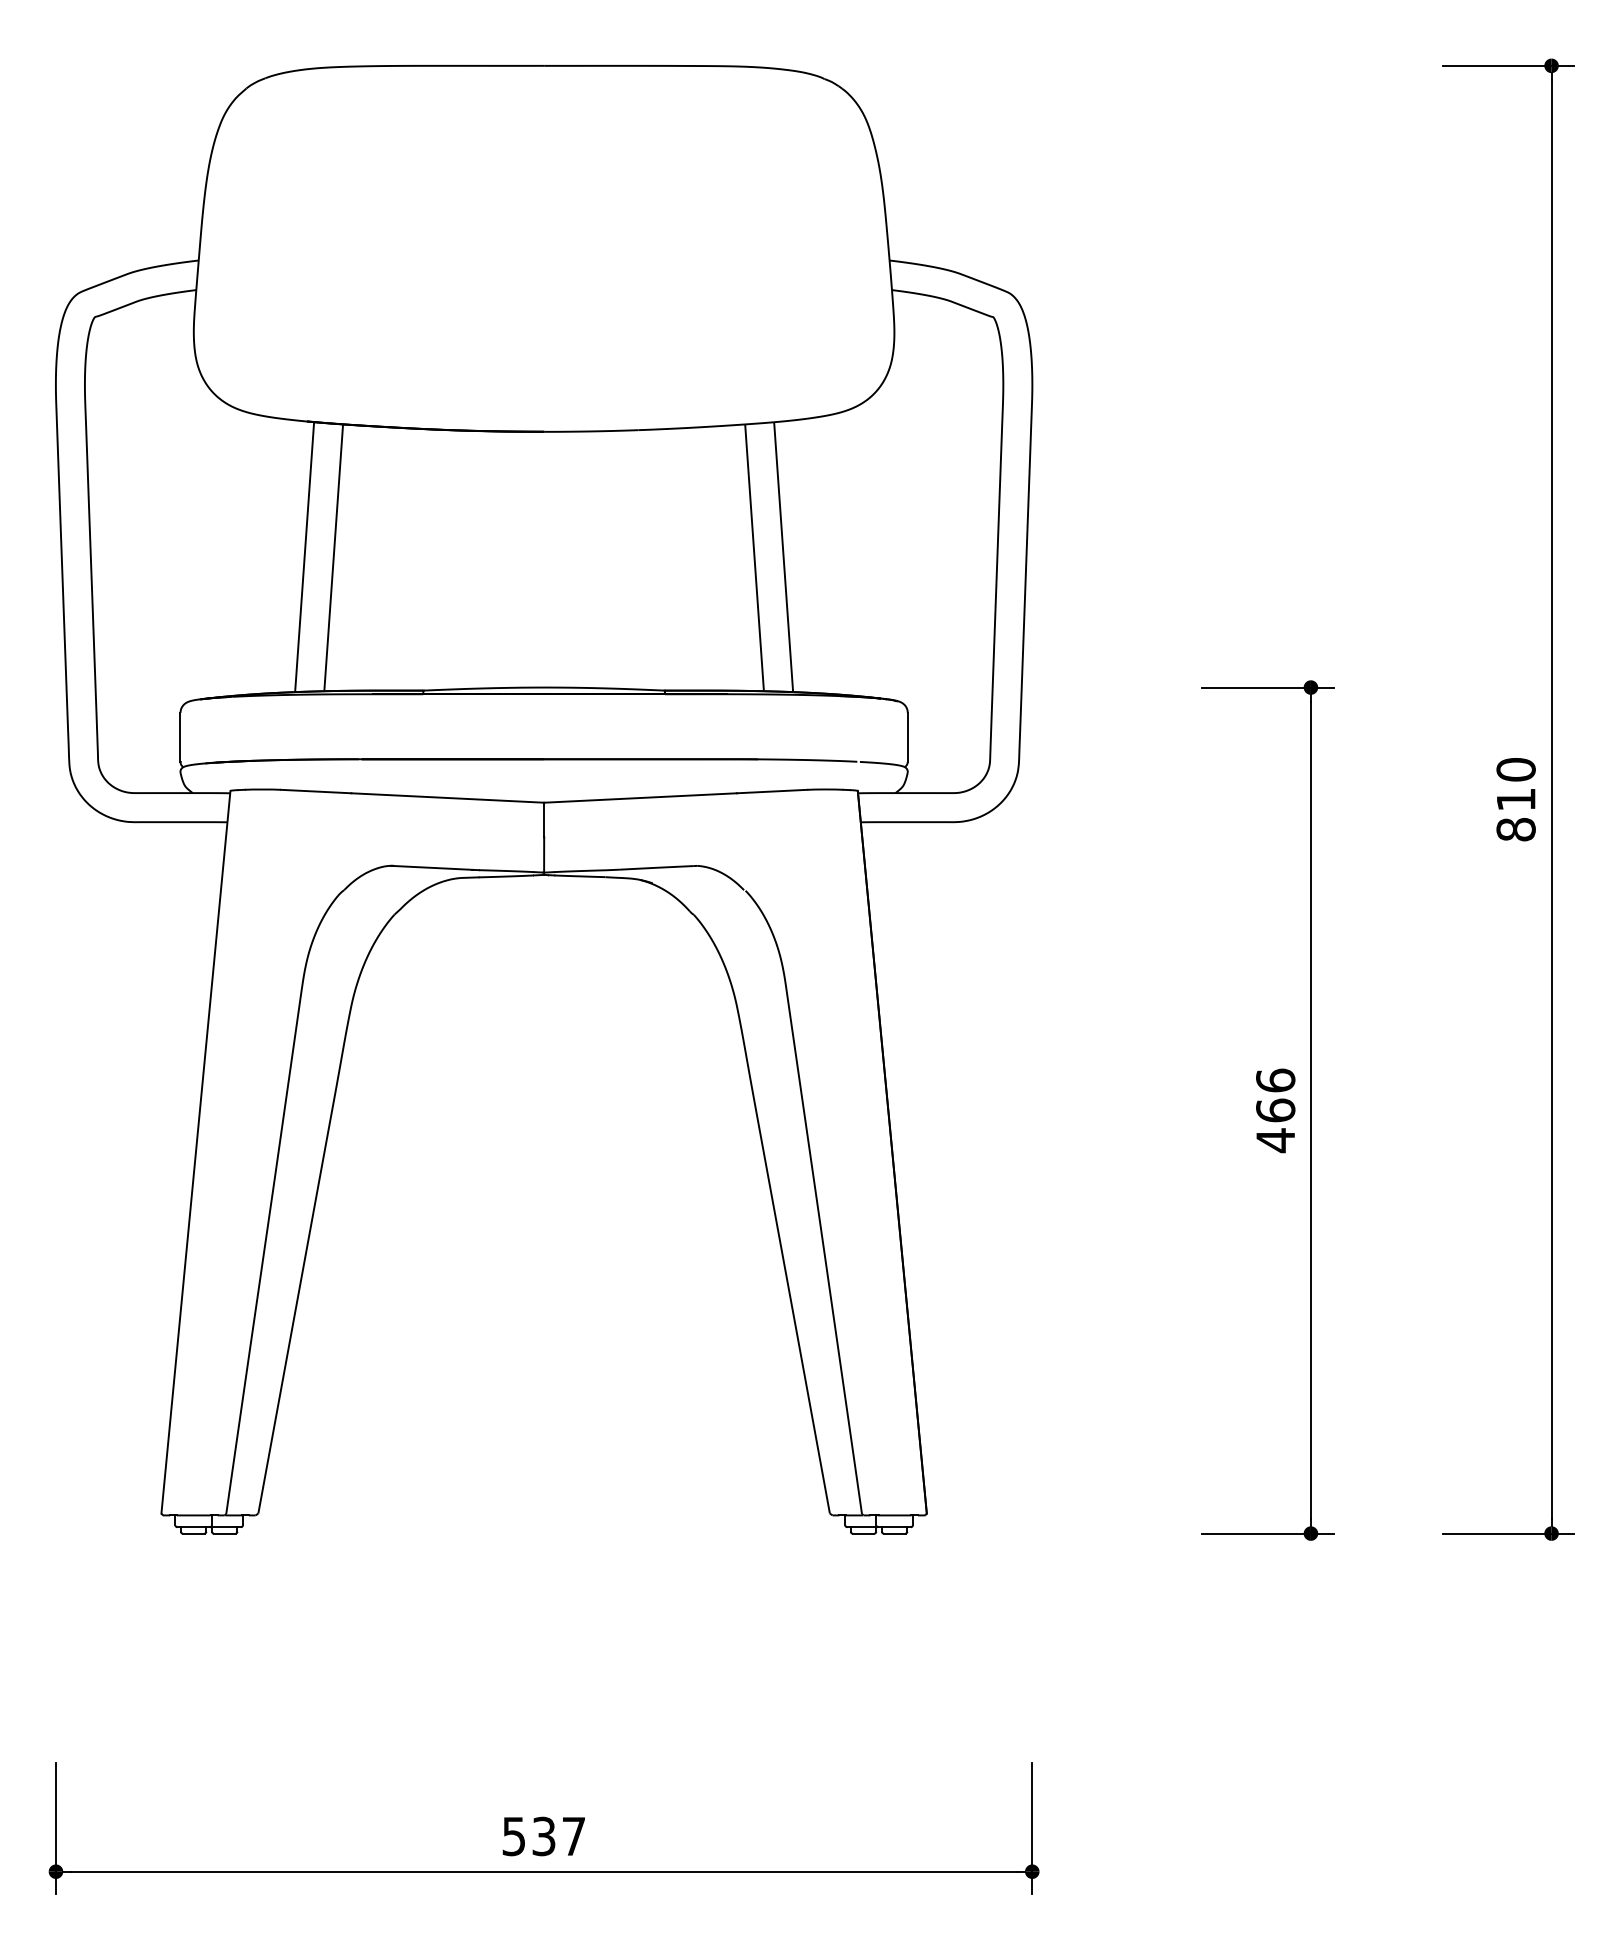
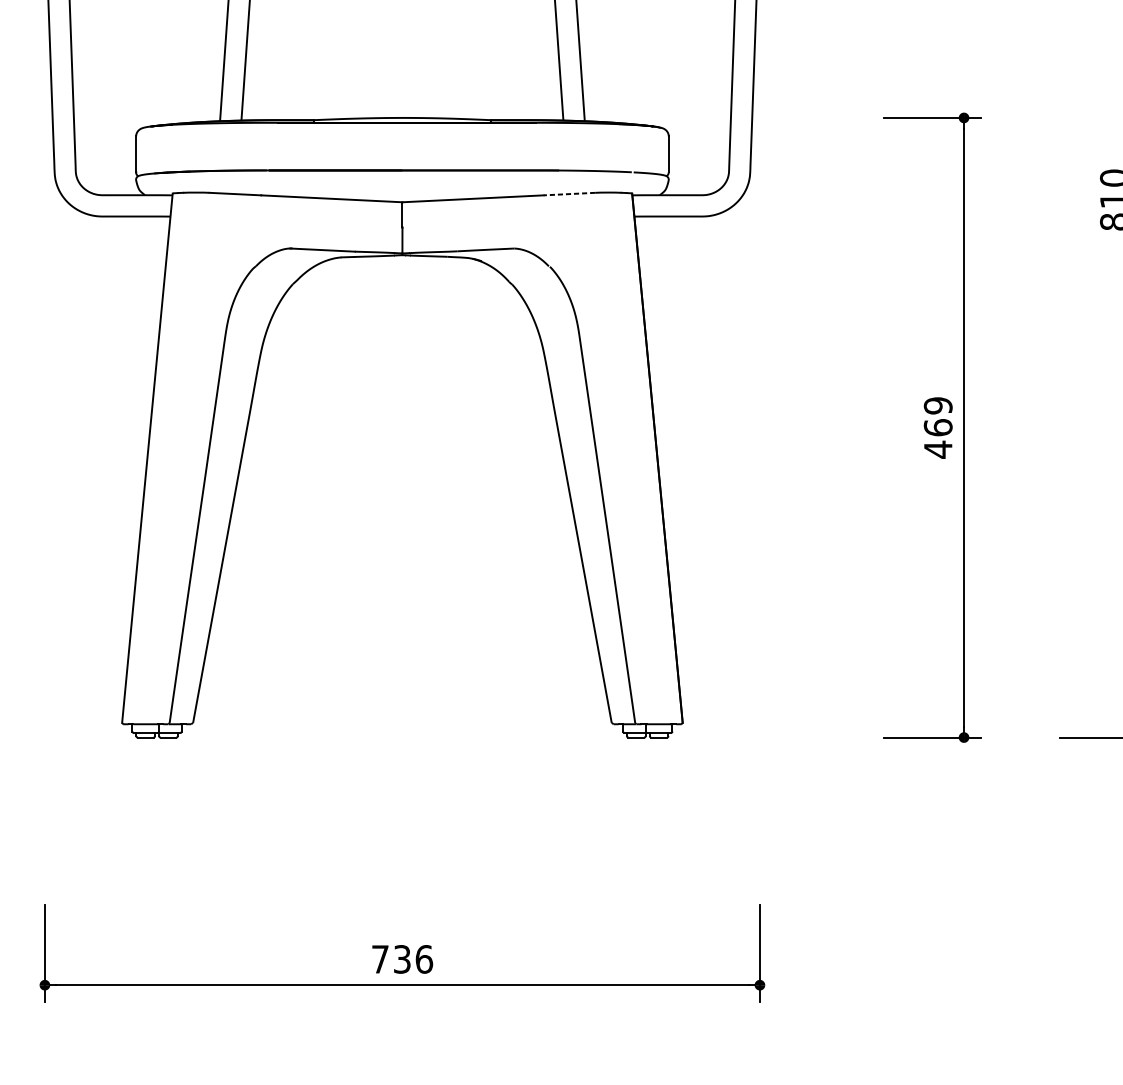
line: (771, 791) -> (568, 194), solid -> dashed
text: (1275, 1080) -> (938, 405), 466 -> 469
text: (543, 1836) -> (401, 959), 537 -> 736

